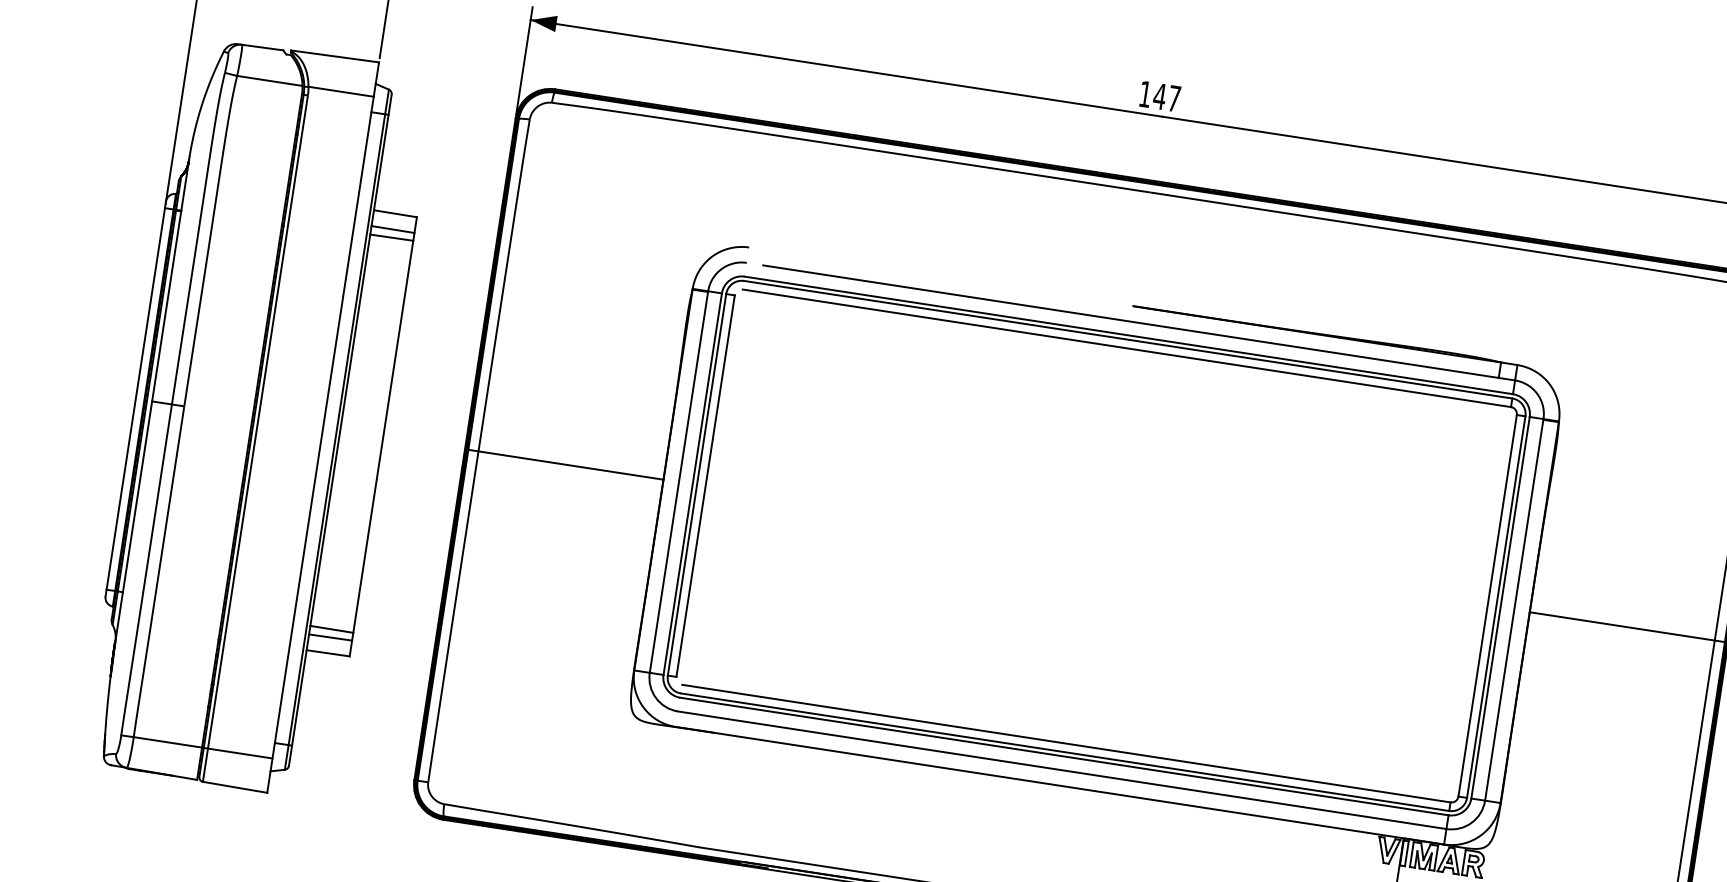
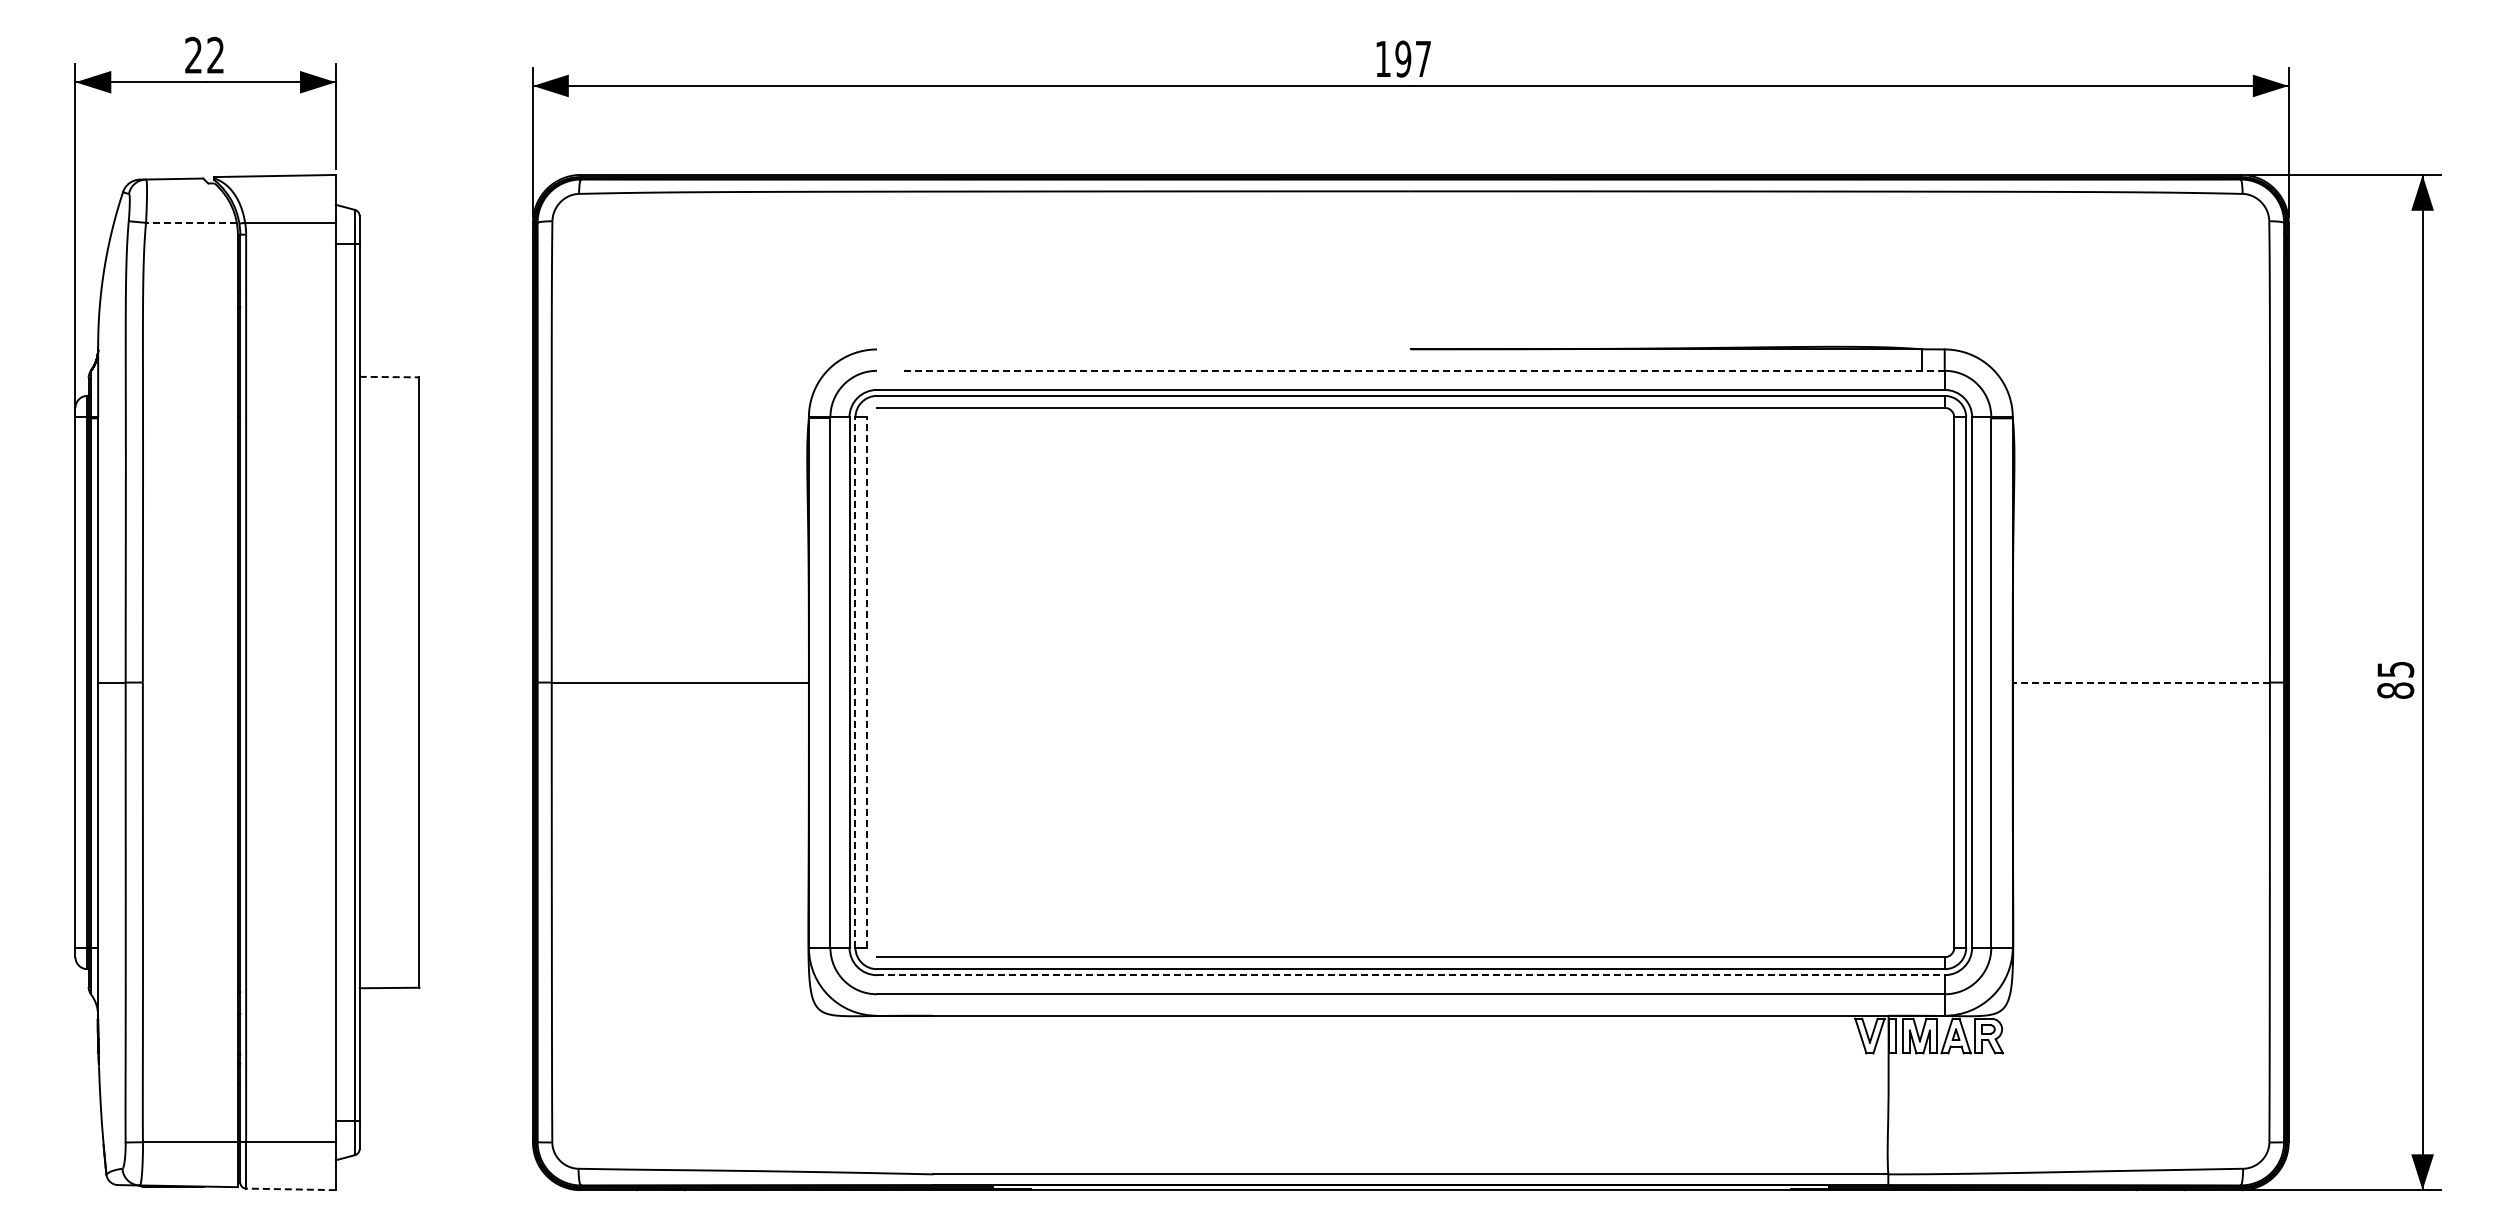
line: (269, 80) -> (190, 222), solid -> dashed
text: (1160, 96) -> (1403, 58), 147 -> 197
line: (395, 214) -> (389, 377), solid -> dashed
line: (393, 229) -> (389, 398), removed
line: (391, 237) -> (389, 410), removed
line: (1138, 322) -> (1421, 370), solid -> dashed
line: (697, 484) -> (855, 682), solid -> dashed
line: (705, 486) -> (867, 682), solid -> dashed
line: (1622, 626) -> (2141, 682), solid -> dashed
line: (331, 629) -> (389, 954), removed
line: (330, 637) -> (389, 965), removed
line: (1064, 756) -> (1410, 975), solid -> dashed
line: (235, 787) -> (291, 1189), solid -> dashed

